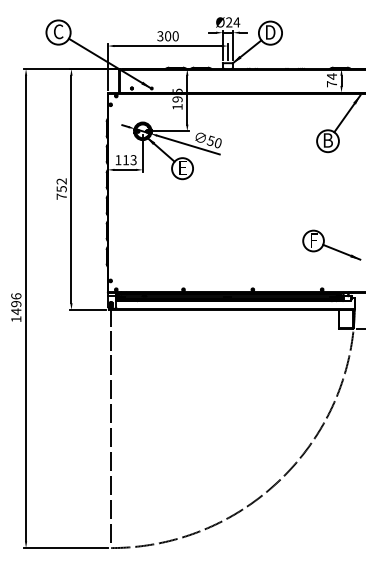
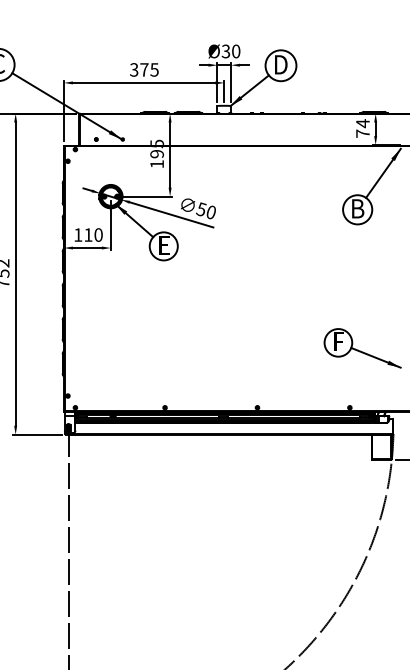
text: (233, 22) -> (231, 51), Ø24 -> Ø30
text: (171, 36) -> (149, 70), 300 -> 375
text: (133, 160) -> (98, 235), 113 -> 110

